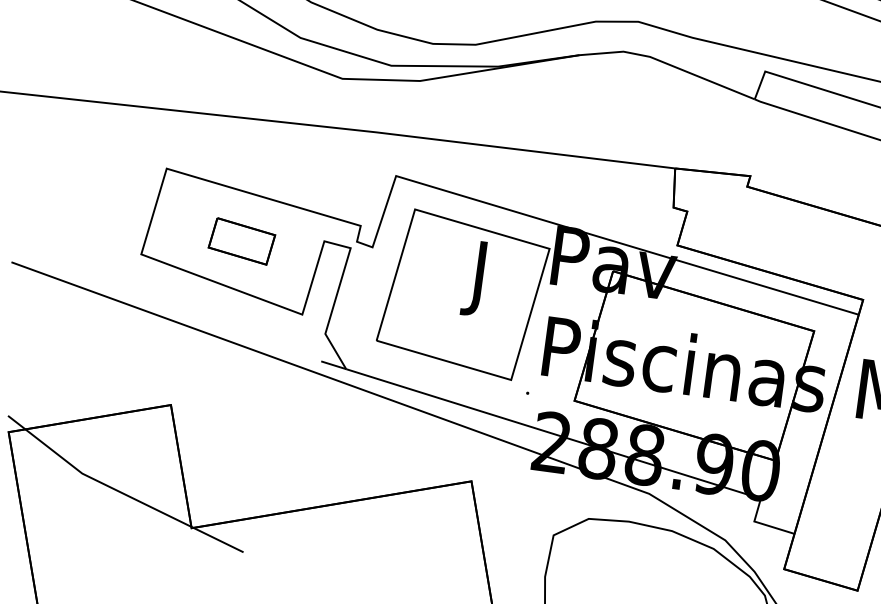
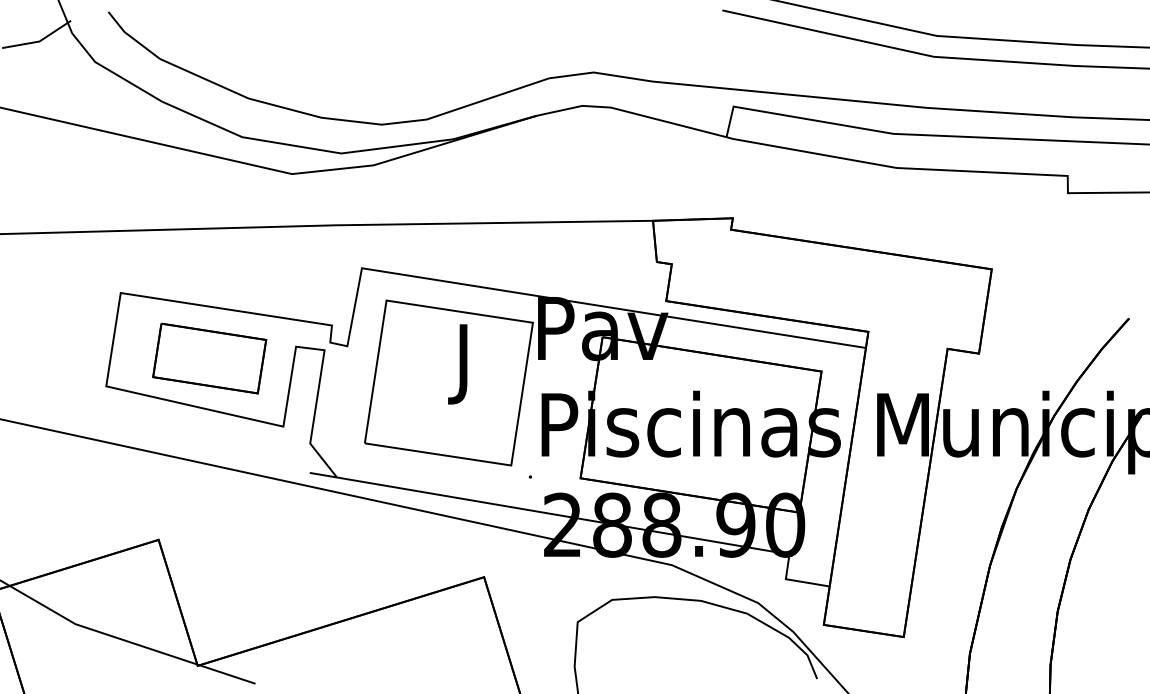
part: (241, 241) -> (209, 358), size x1.67

